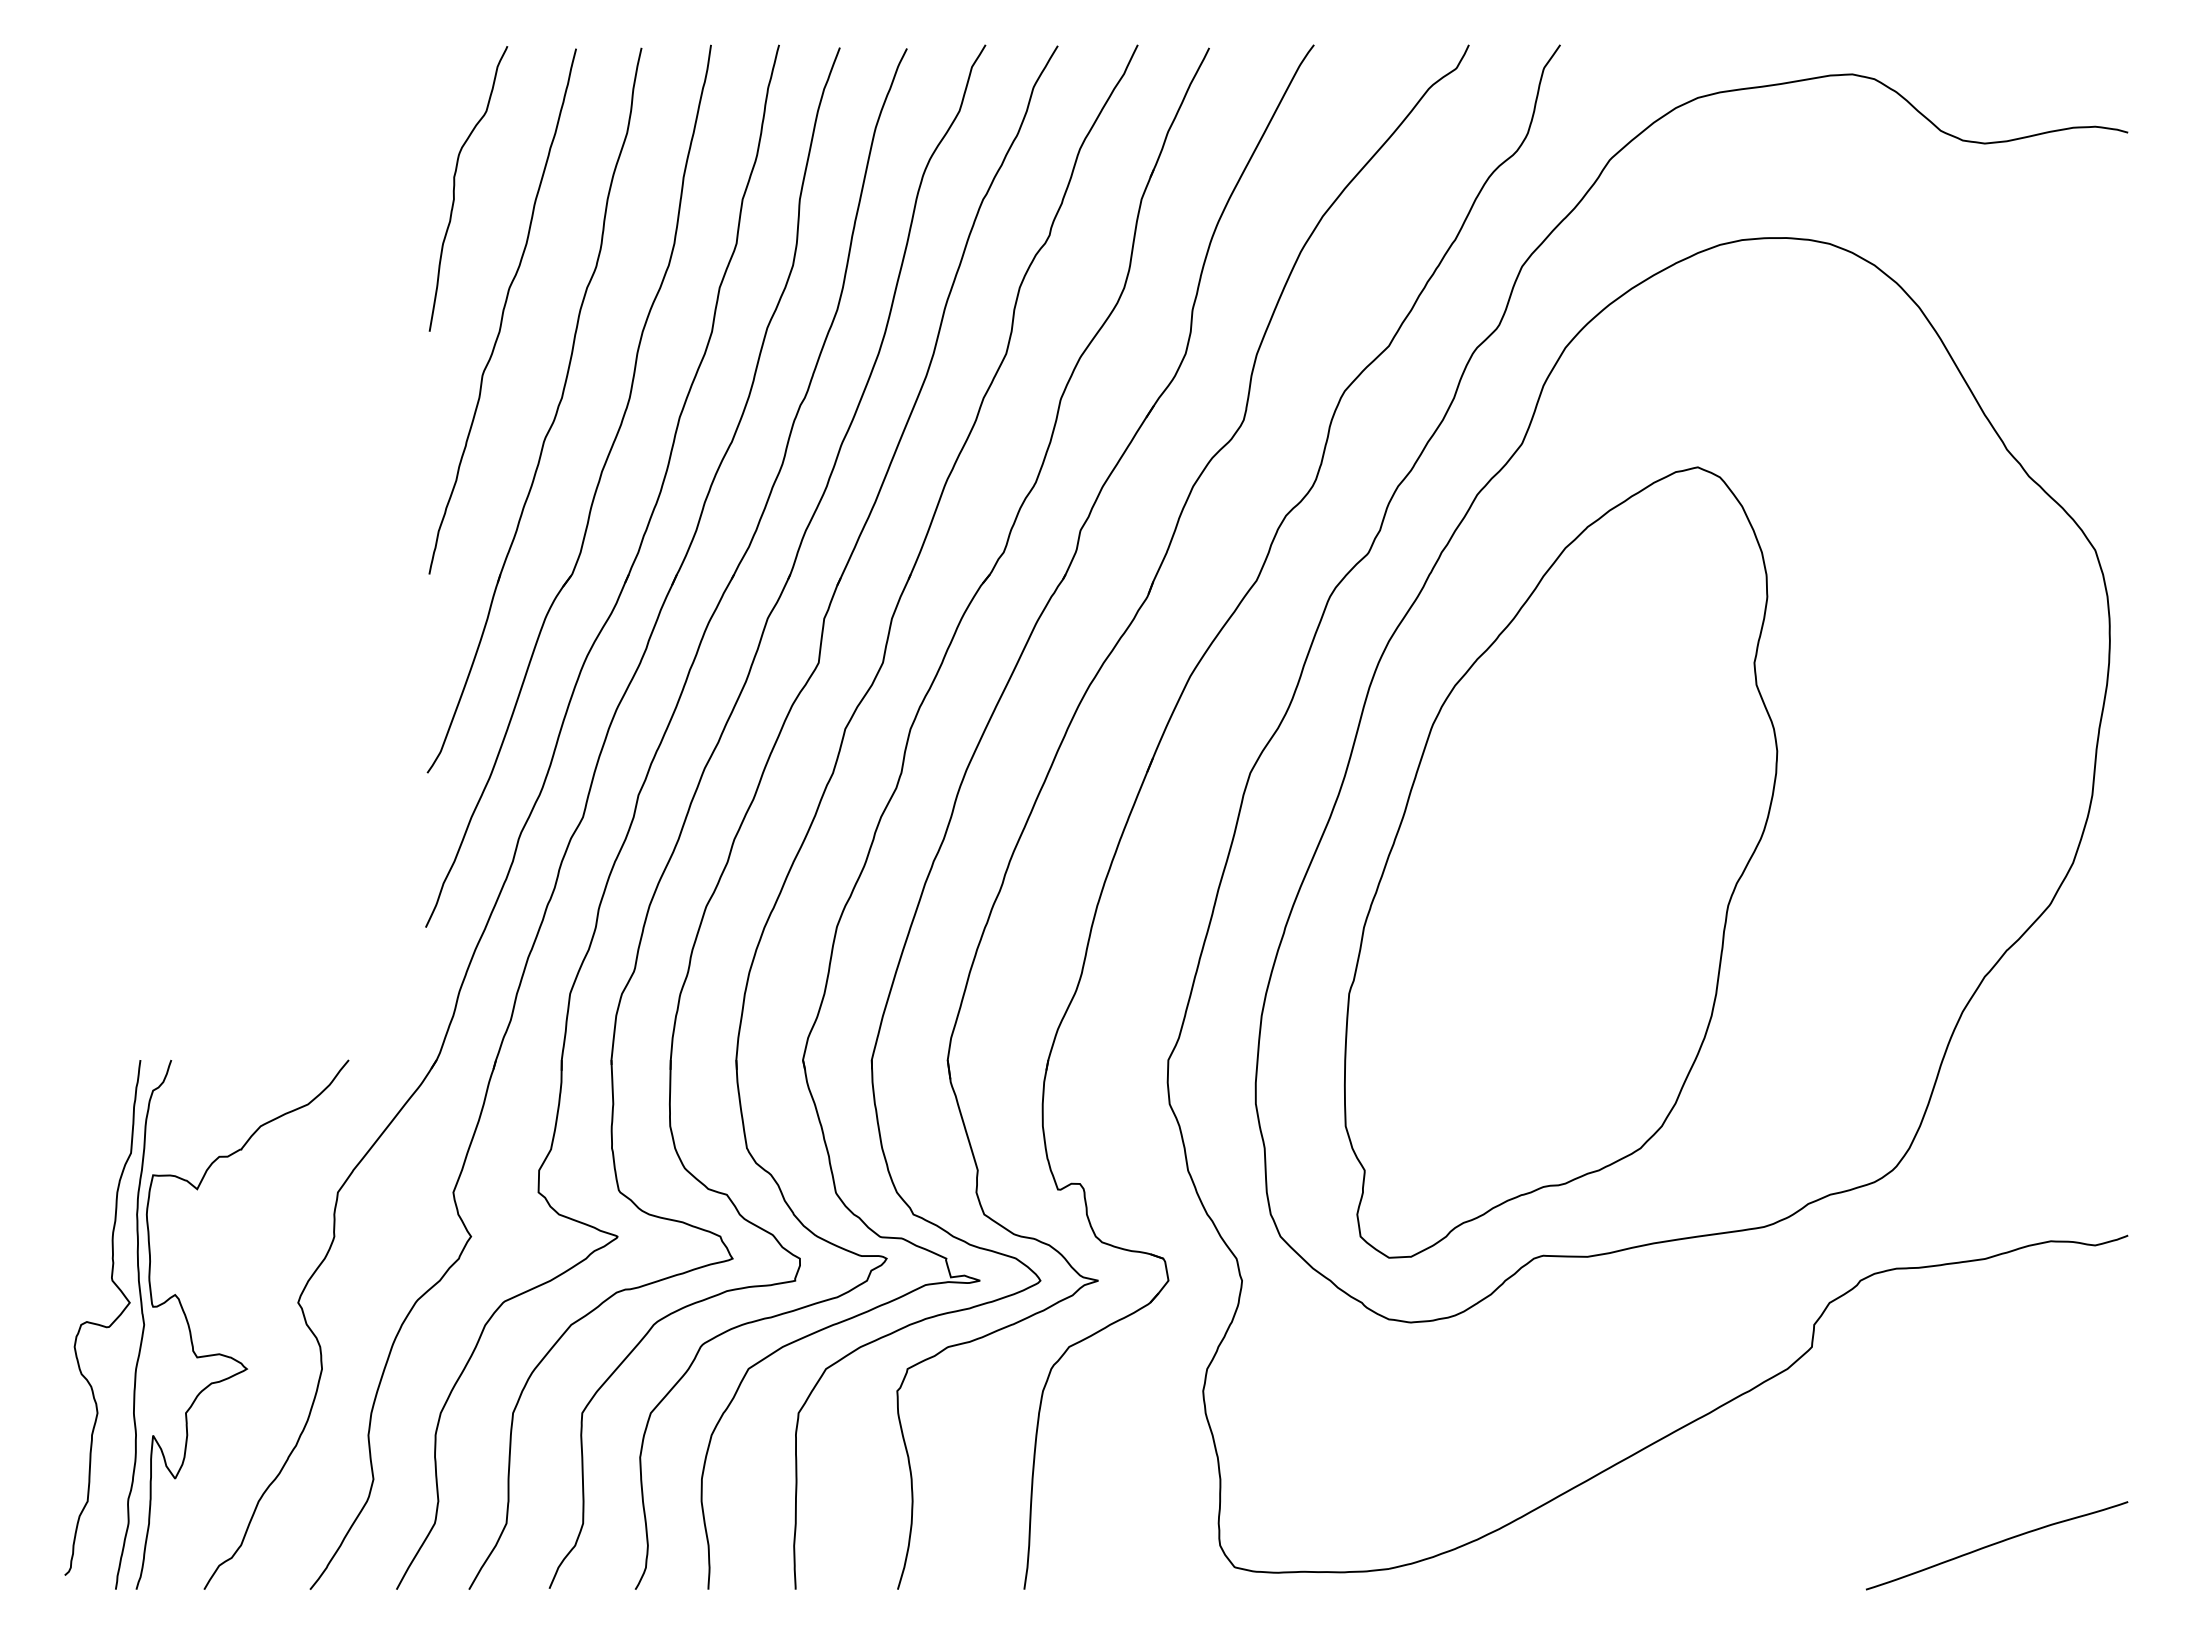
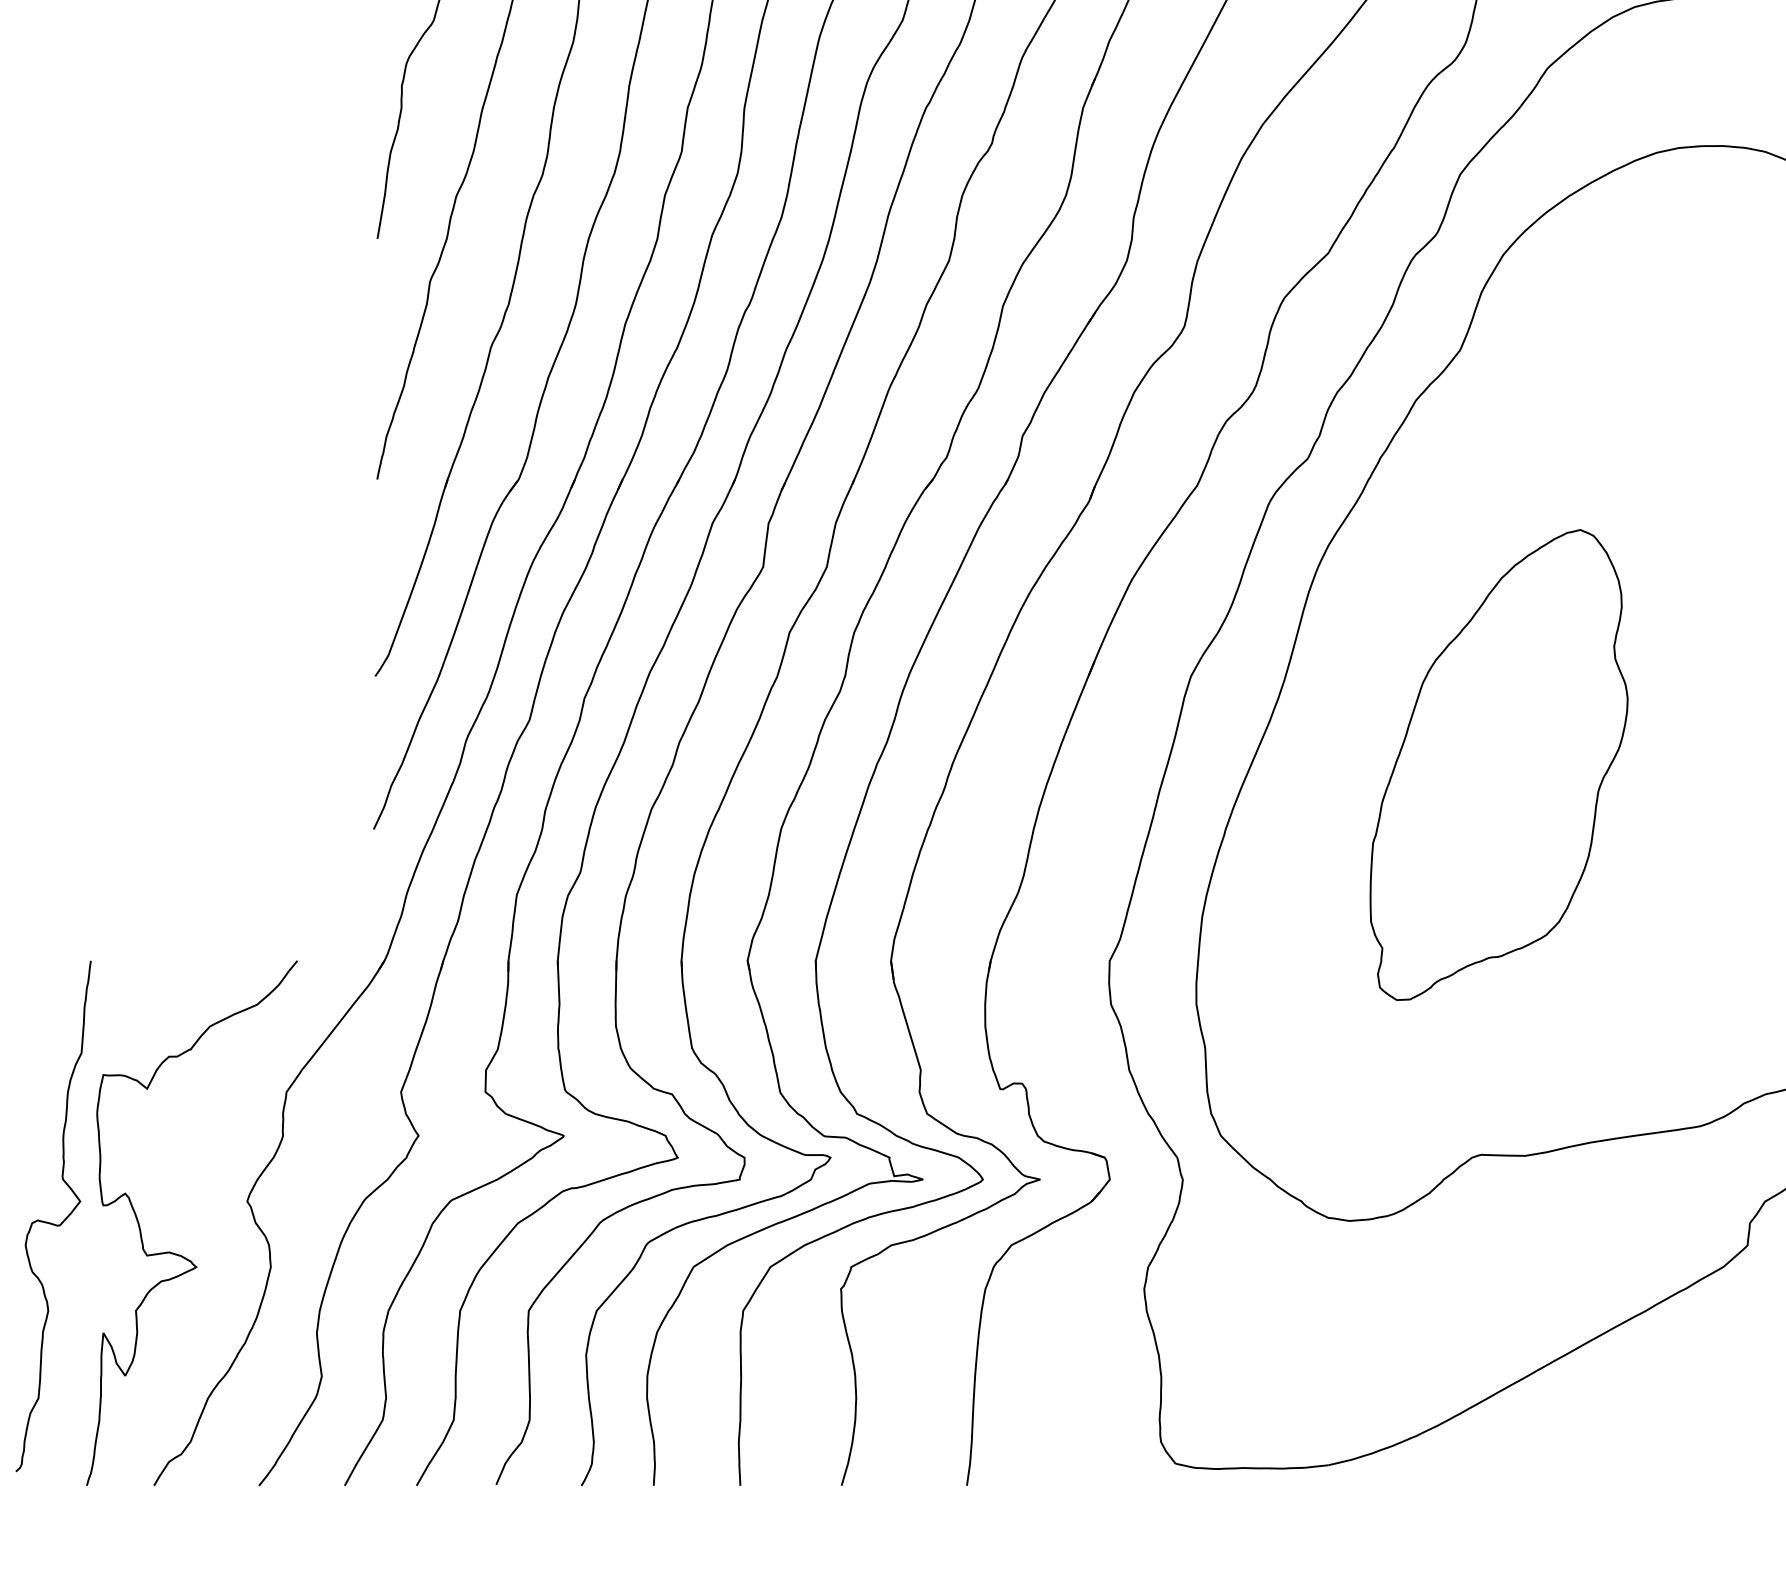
part: (1561, 862) -> (1499, 765), size x0.6
curve: (143, 1324) -> (93, 1222), removed

